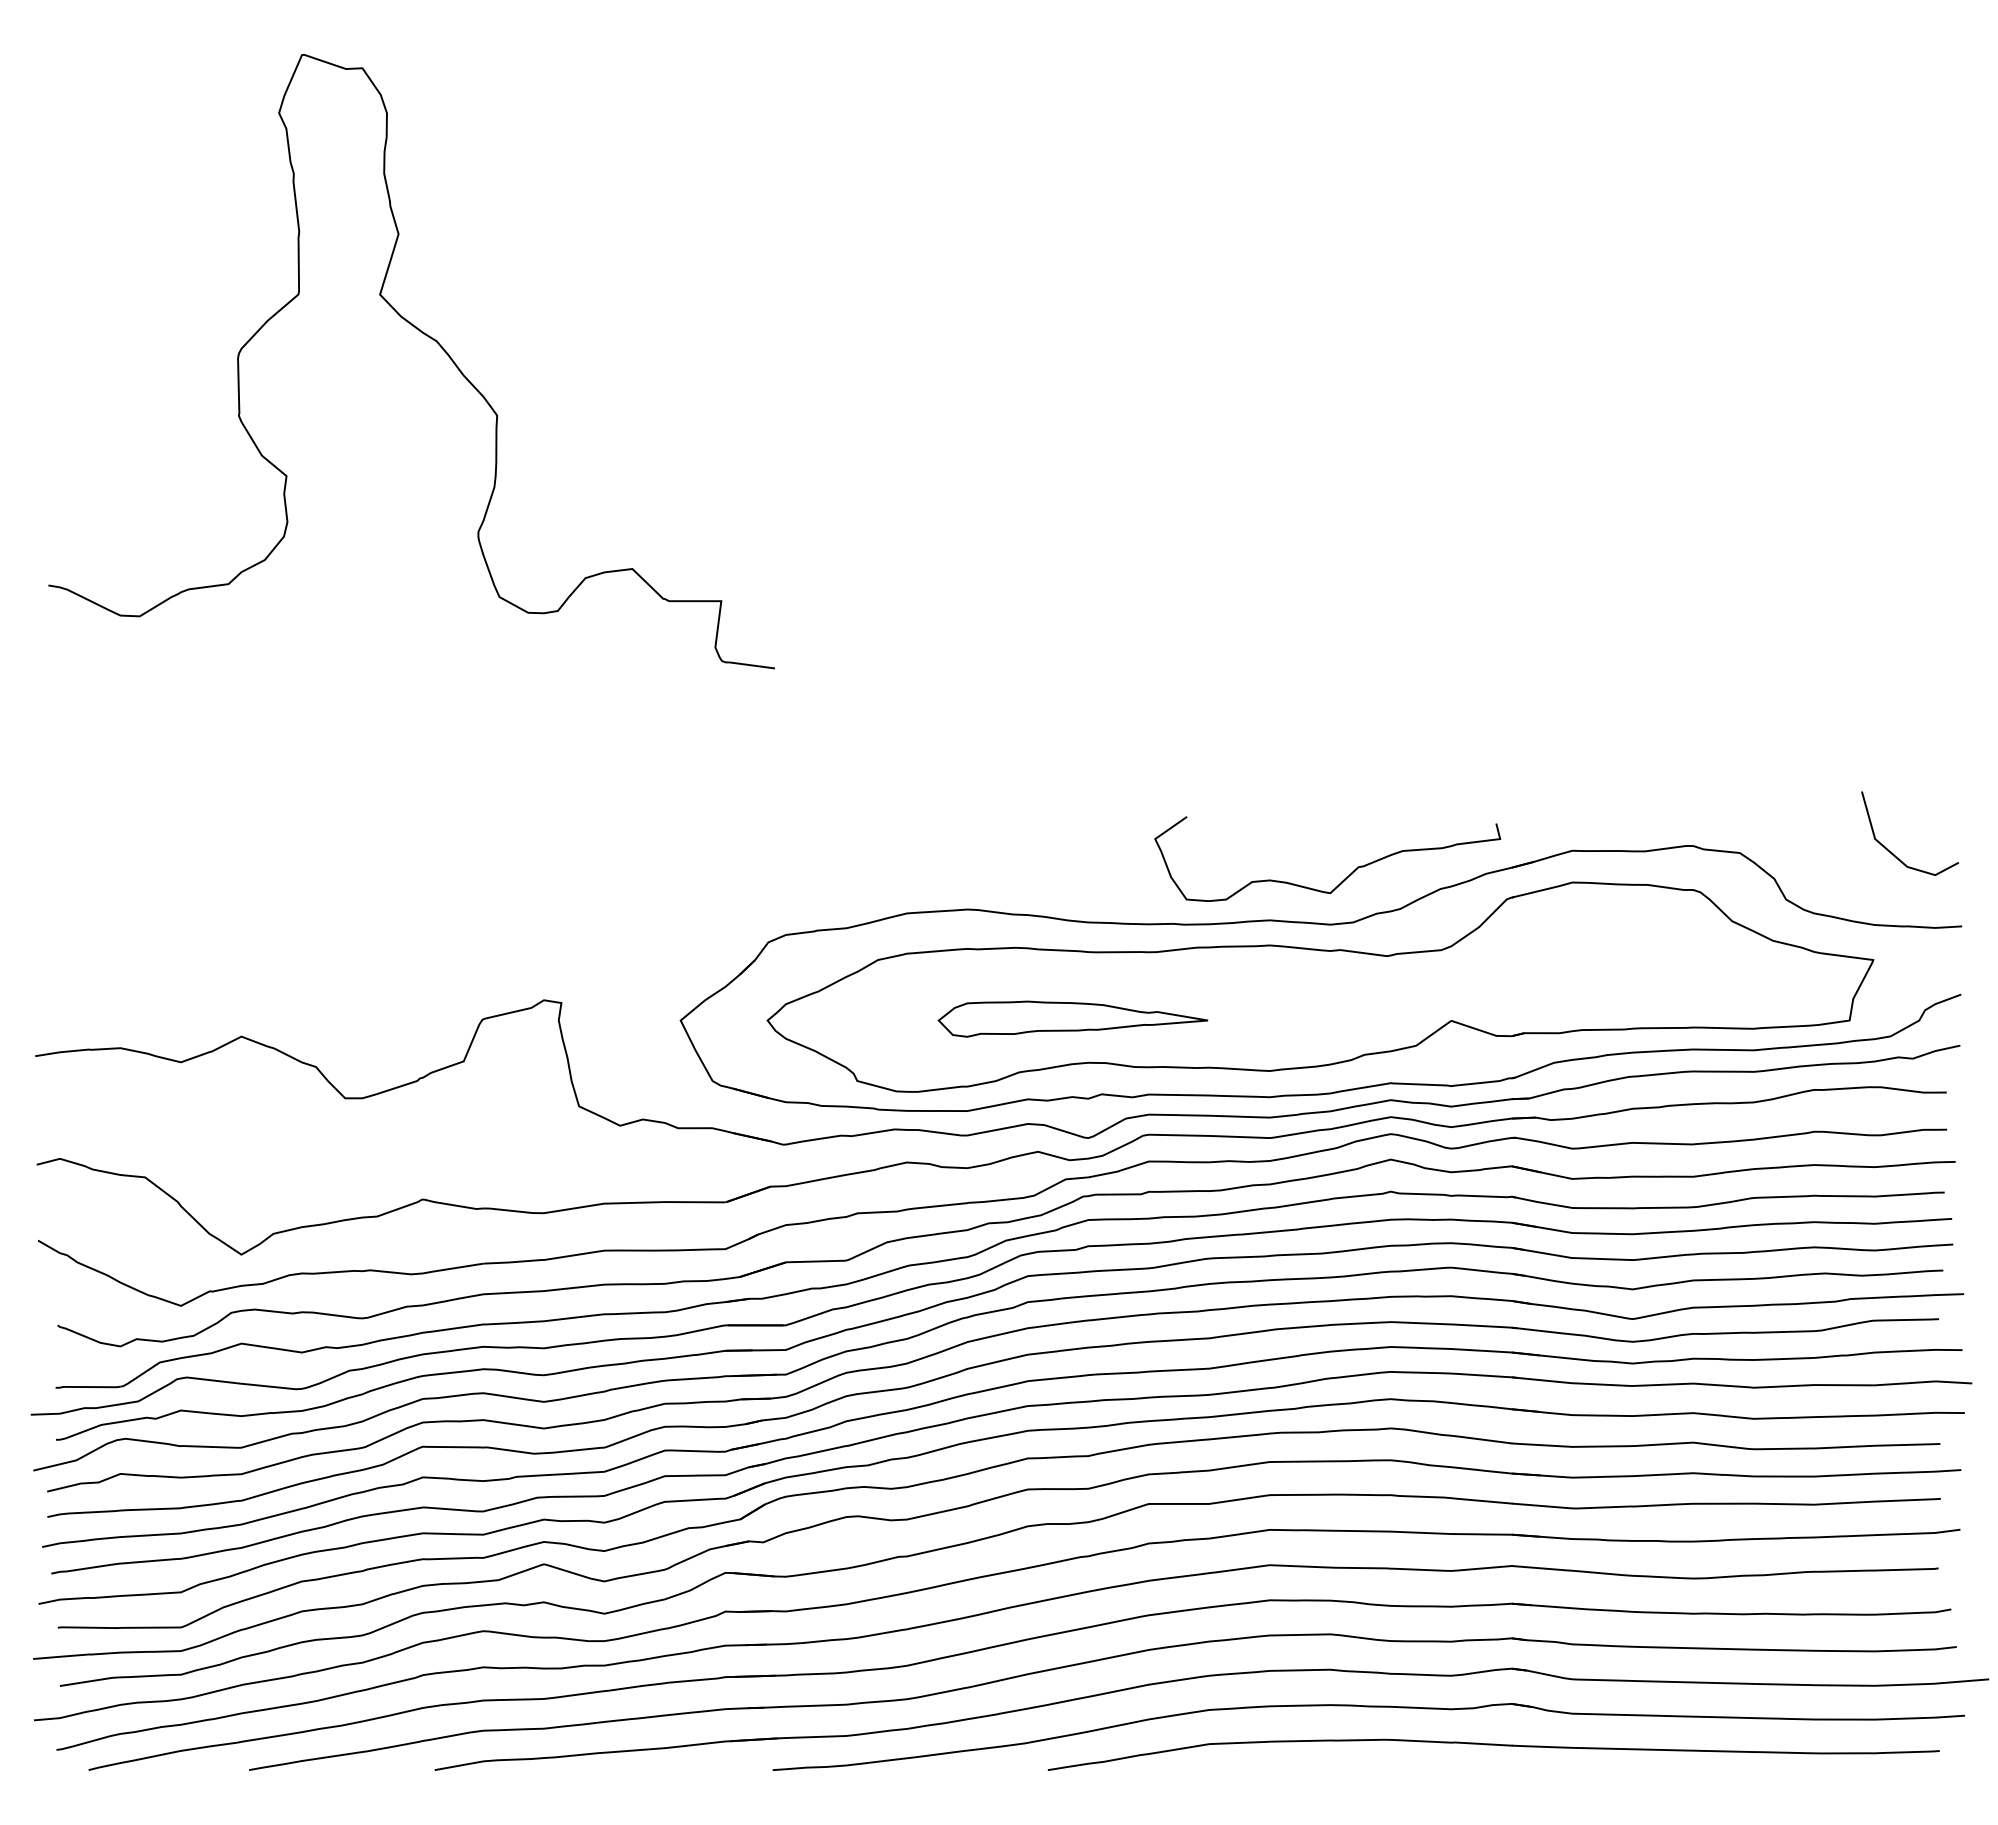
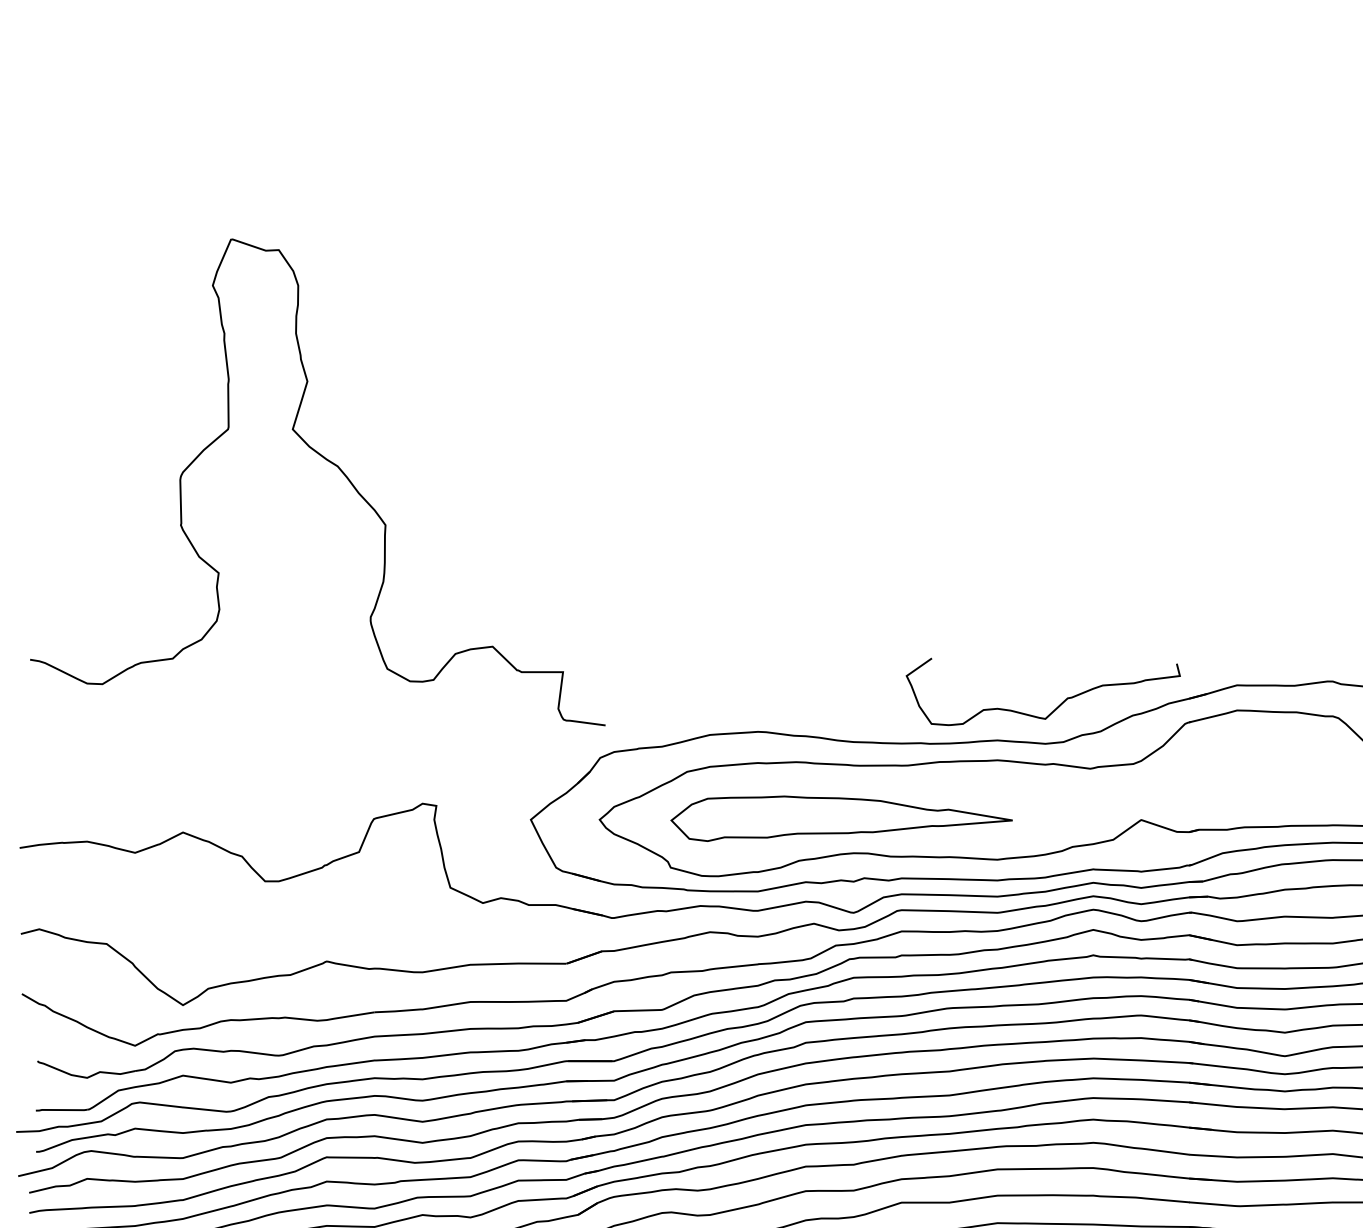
curve: (428, 337) -> (331, 463), moved
part: (1072, 1018) -> (841, 818), size x1.6

